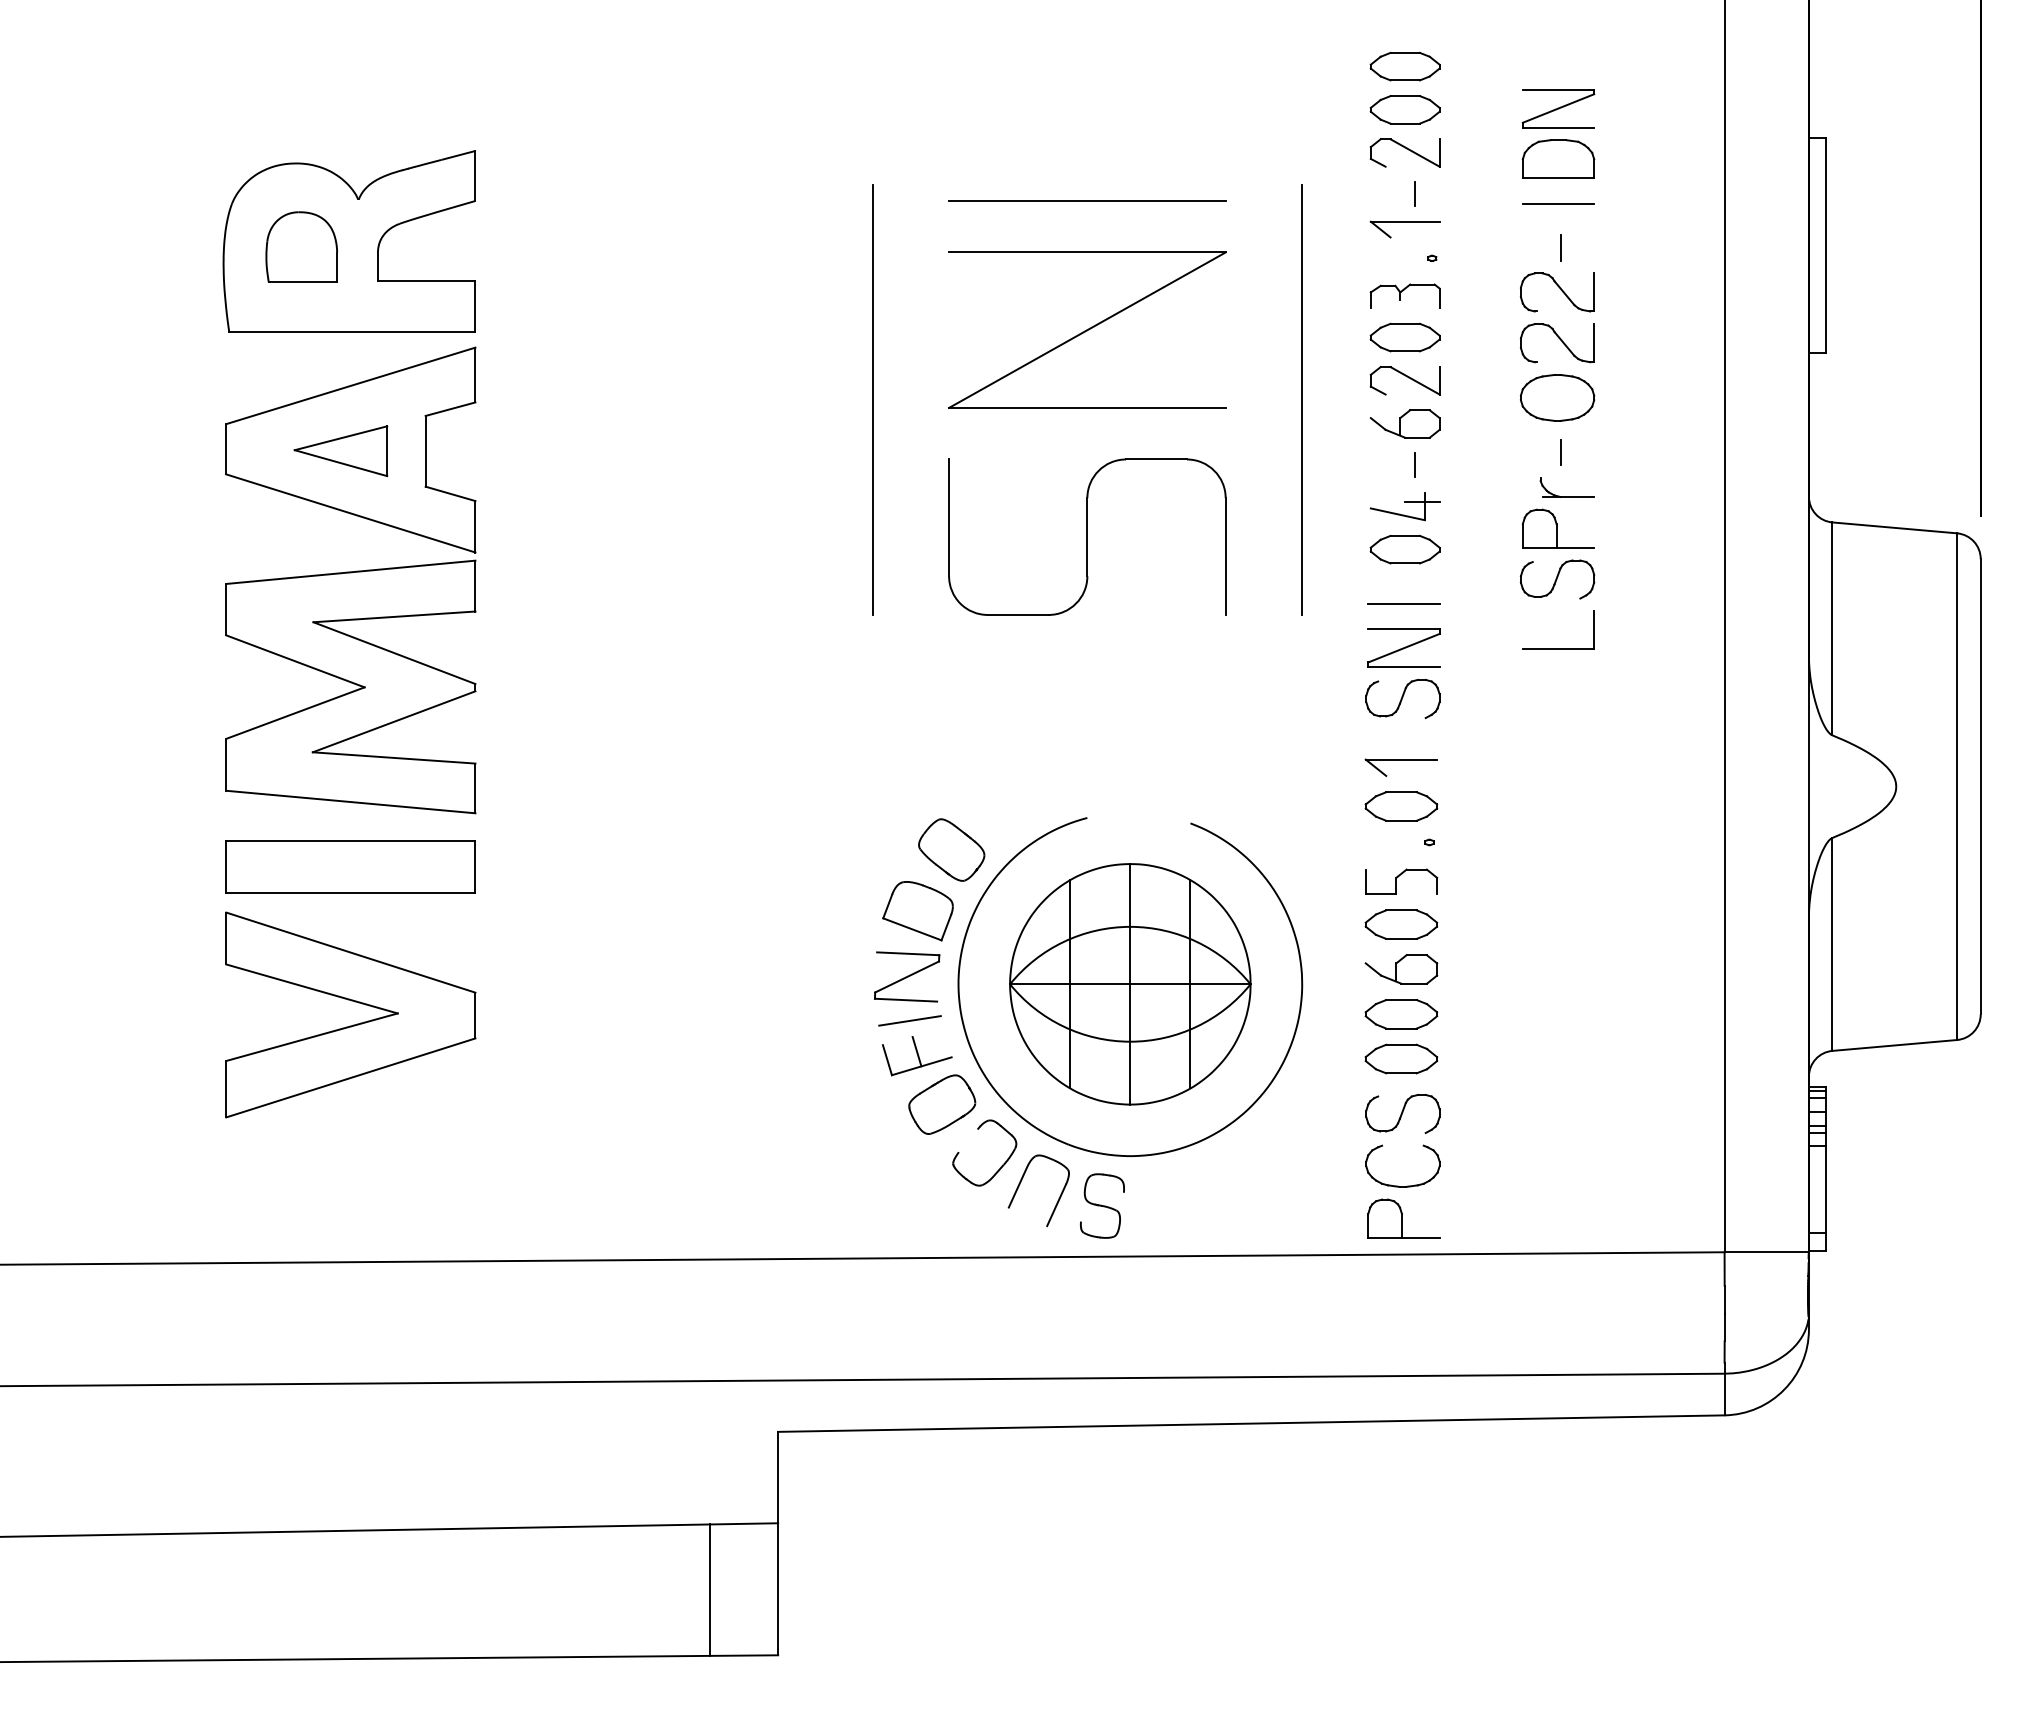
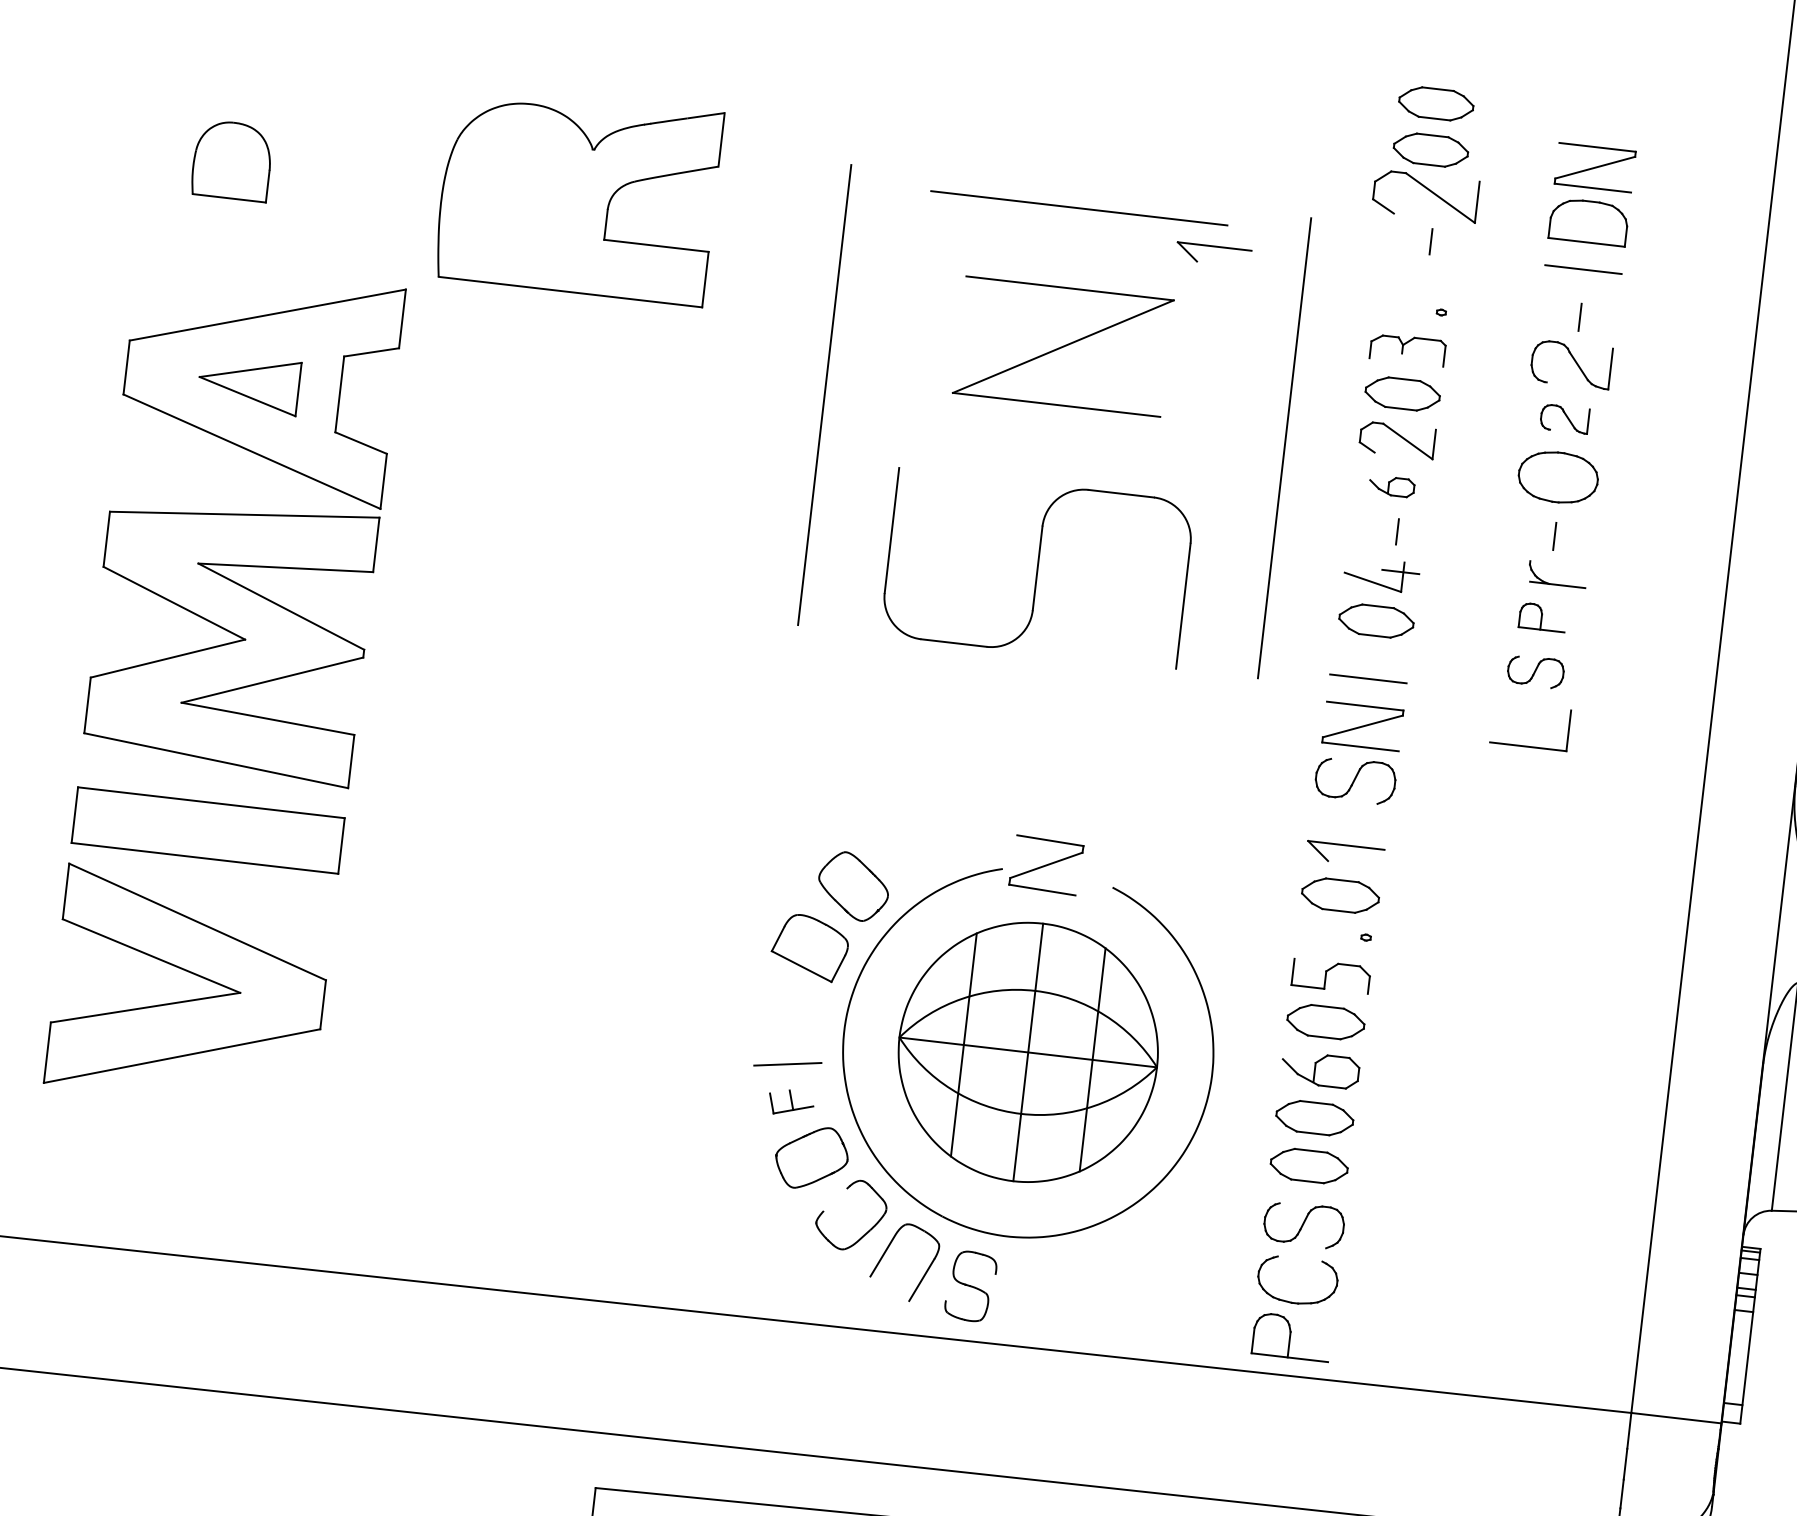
part: (1404, 152) -> (1424, 195), size x1.4
part: (1404, 222) -> (1213, 247), moved
part: (348, 241) -> (577, 194), moved
part: (1087, 329) -> (1063, 345), size x0.7
part: (1556, 343) -> (1563, 419), size x0.6
part: (1404, 423) -> (1391, 485), size x0.6
part: (1557, 528) -> (1542, 617), size x0.6
part: (1557, 579) -> (1535, 671), size x0.7
part: (907, 976) -> (1046, 864), moved
part: (917, 1056) -> (791, 1103), size x0.6

